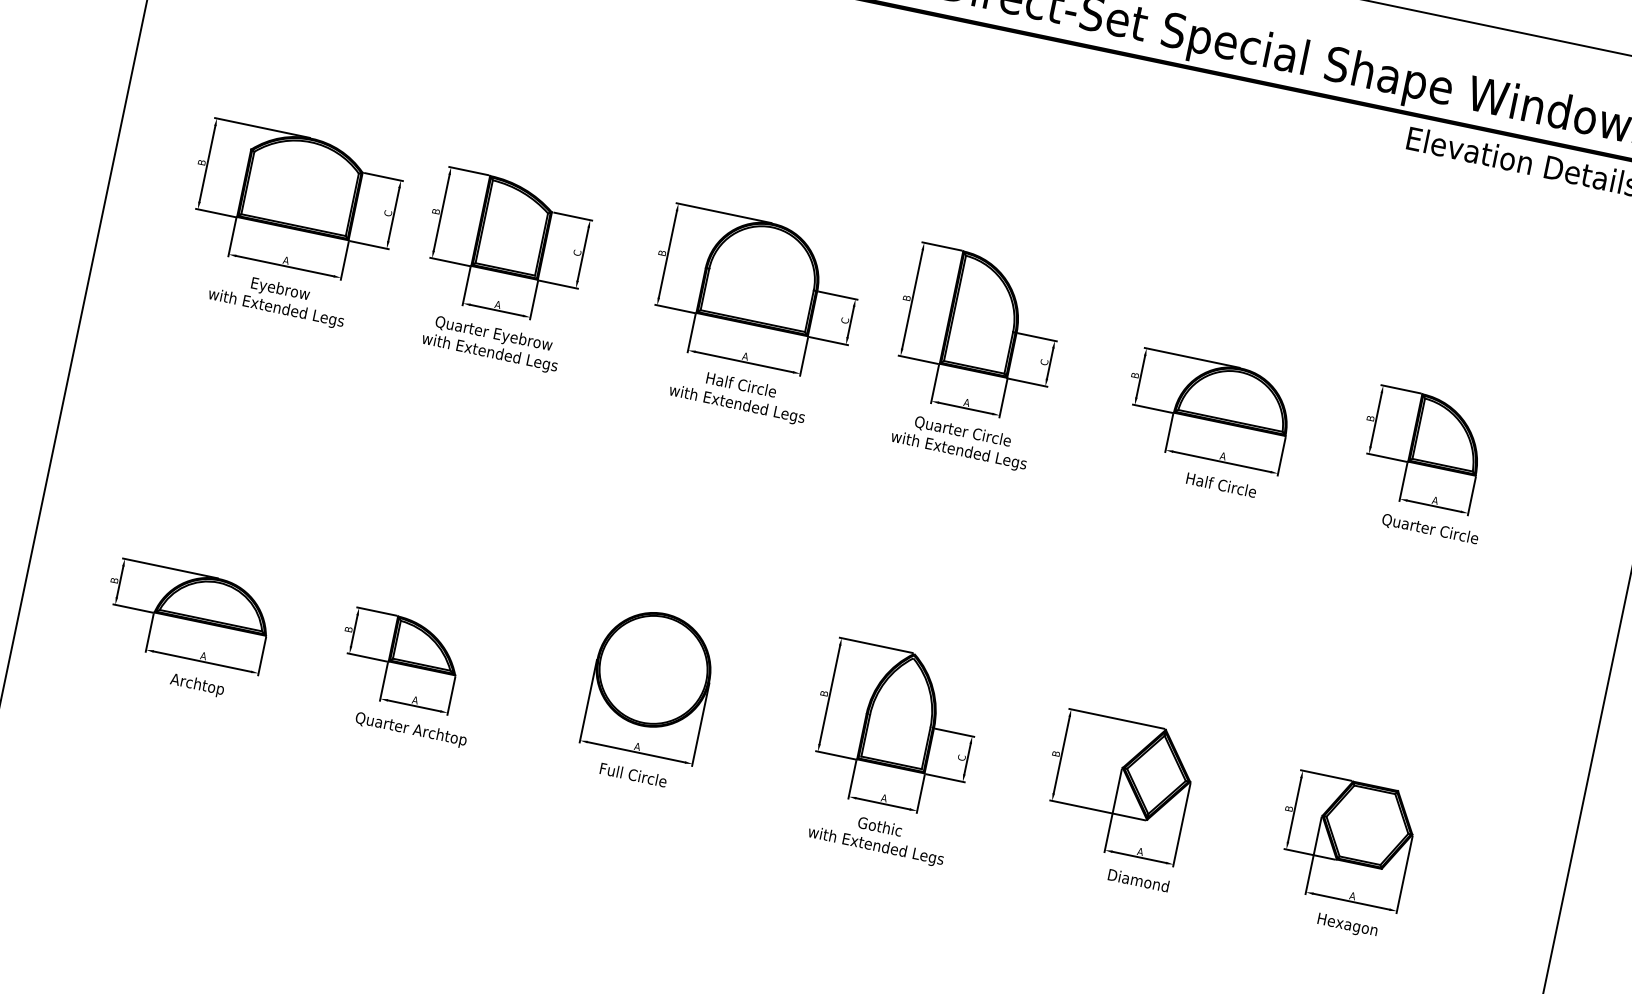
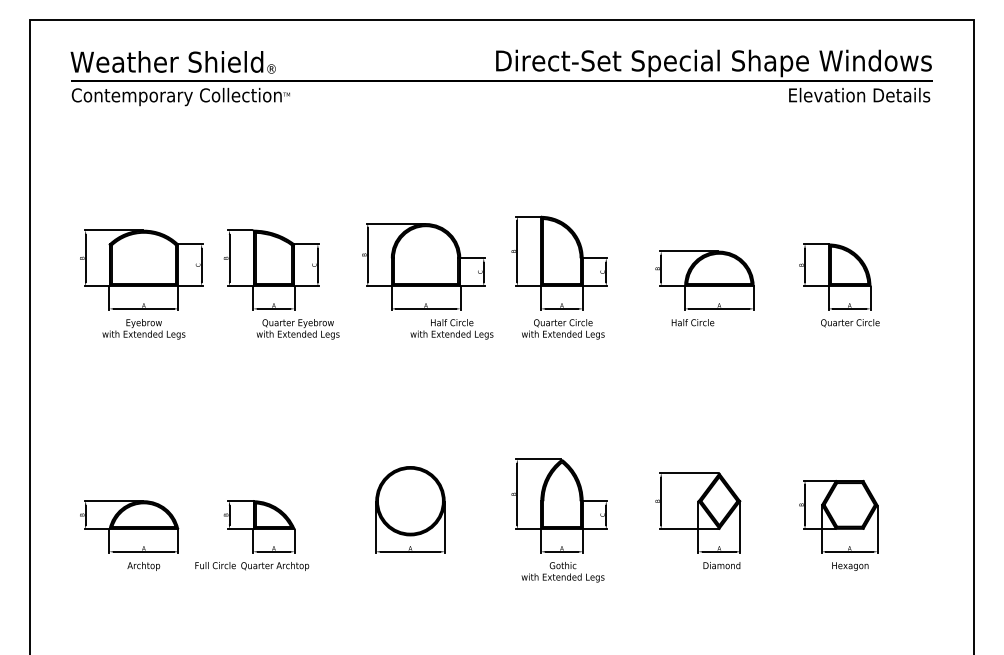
text: (490, 344) -> (297, 329), moved
text: (738, 395) -> (451, 329), moved
text: (1220, 484) -> (692, 322), moved
text: (633, 774) -> (215, 565), moved

